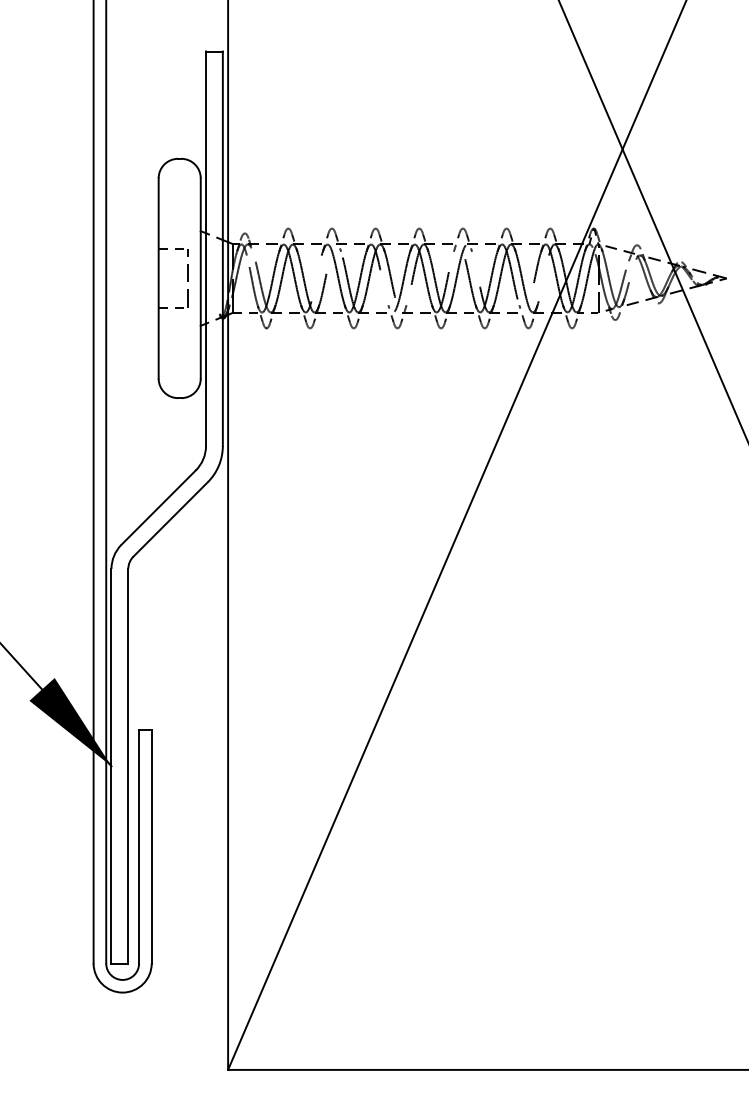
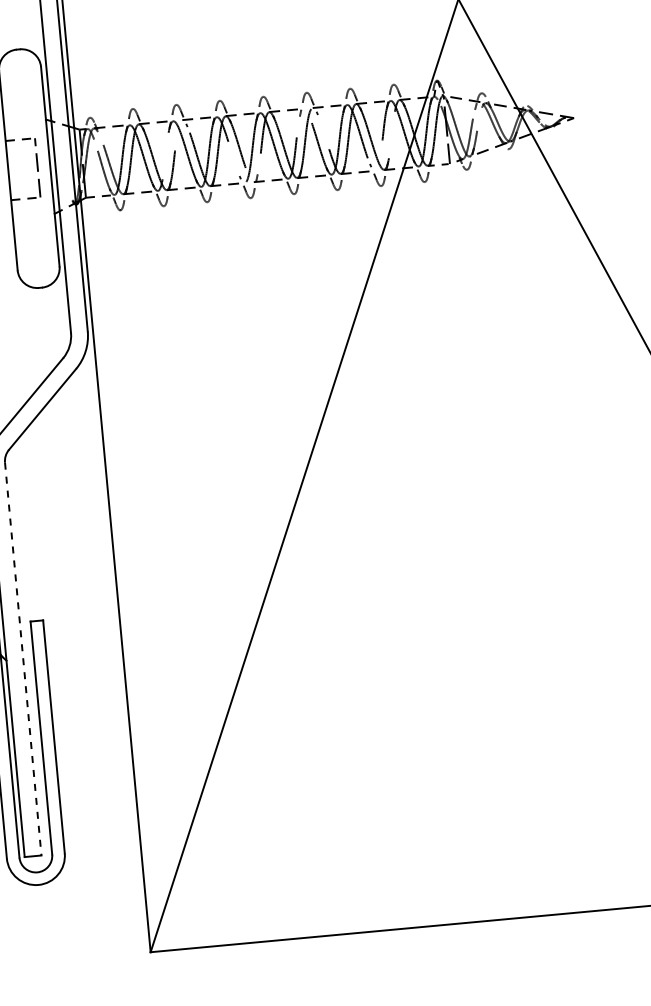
line: (128, 766) -> (23, 659), solid -> dashed

